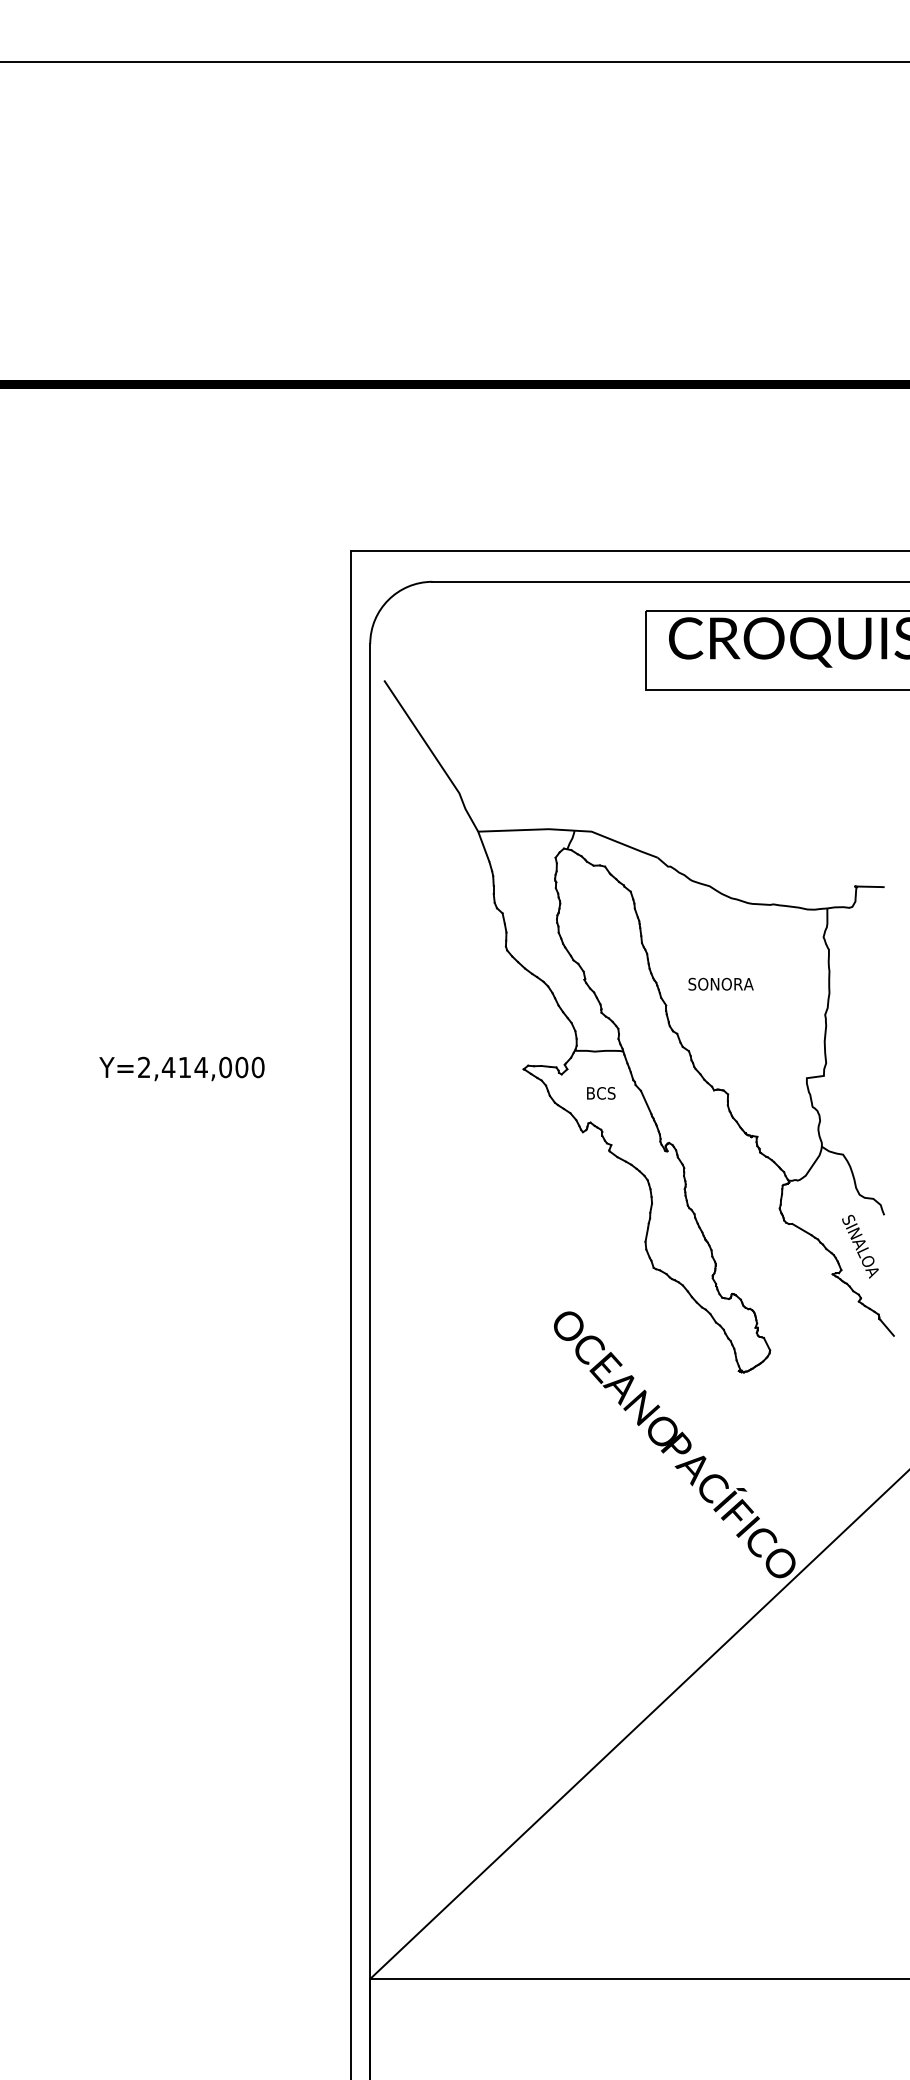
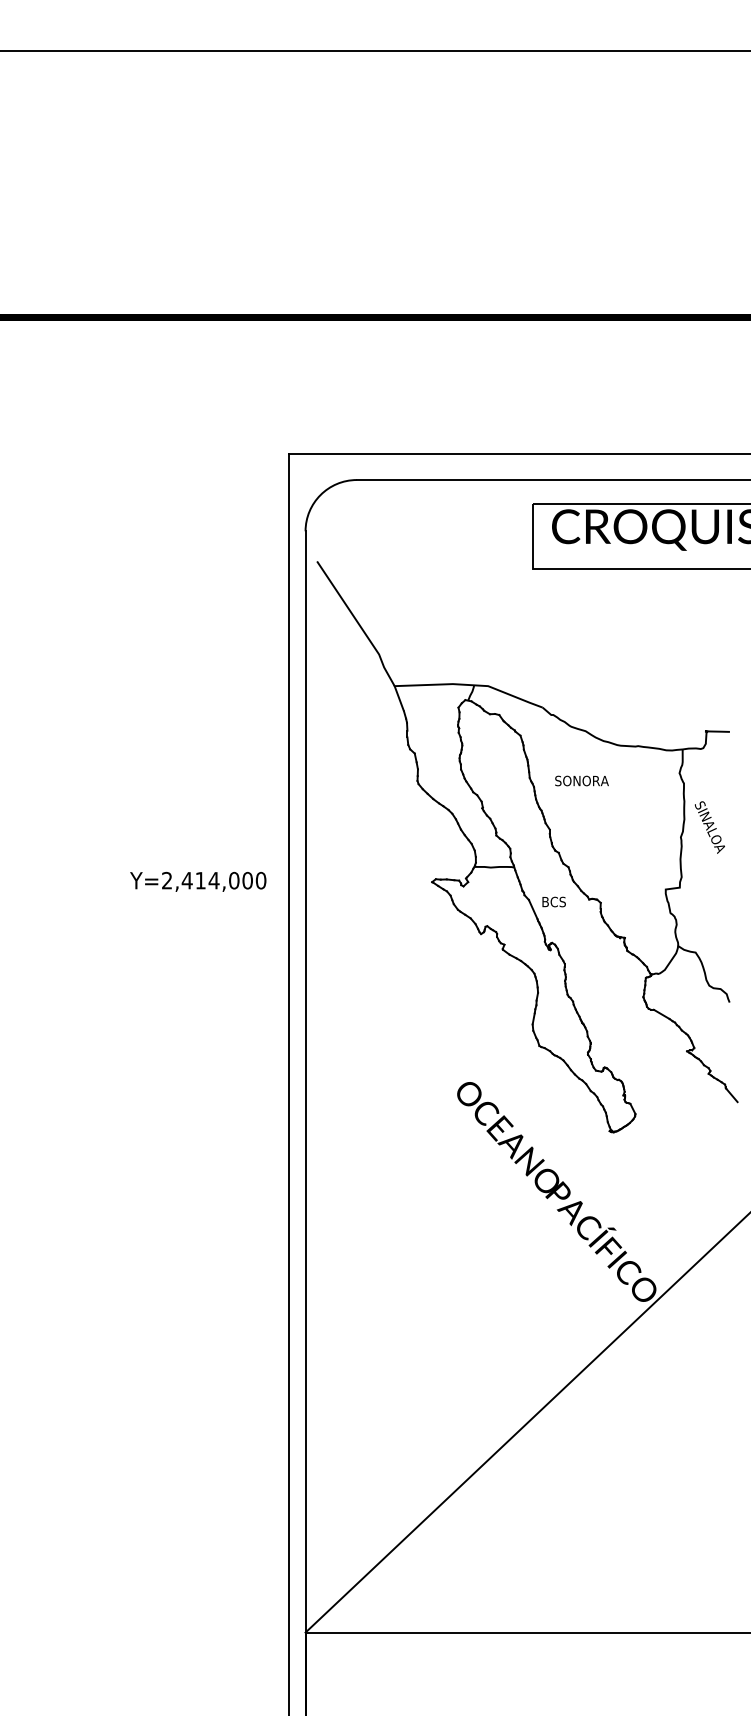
text: (720, 983) -> (581, 780), moved
text: (182, 1068) -> (198, 881), moved
text: (600, 1092) -> (553, 901), moved
text: (859, 1246) -> (709, 827), moved

